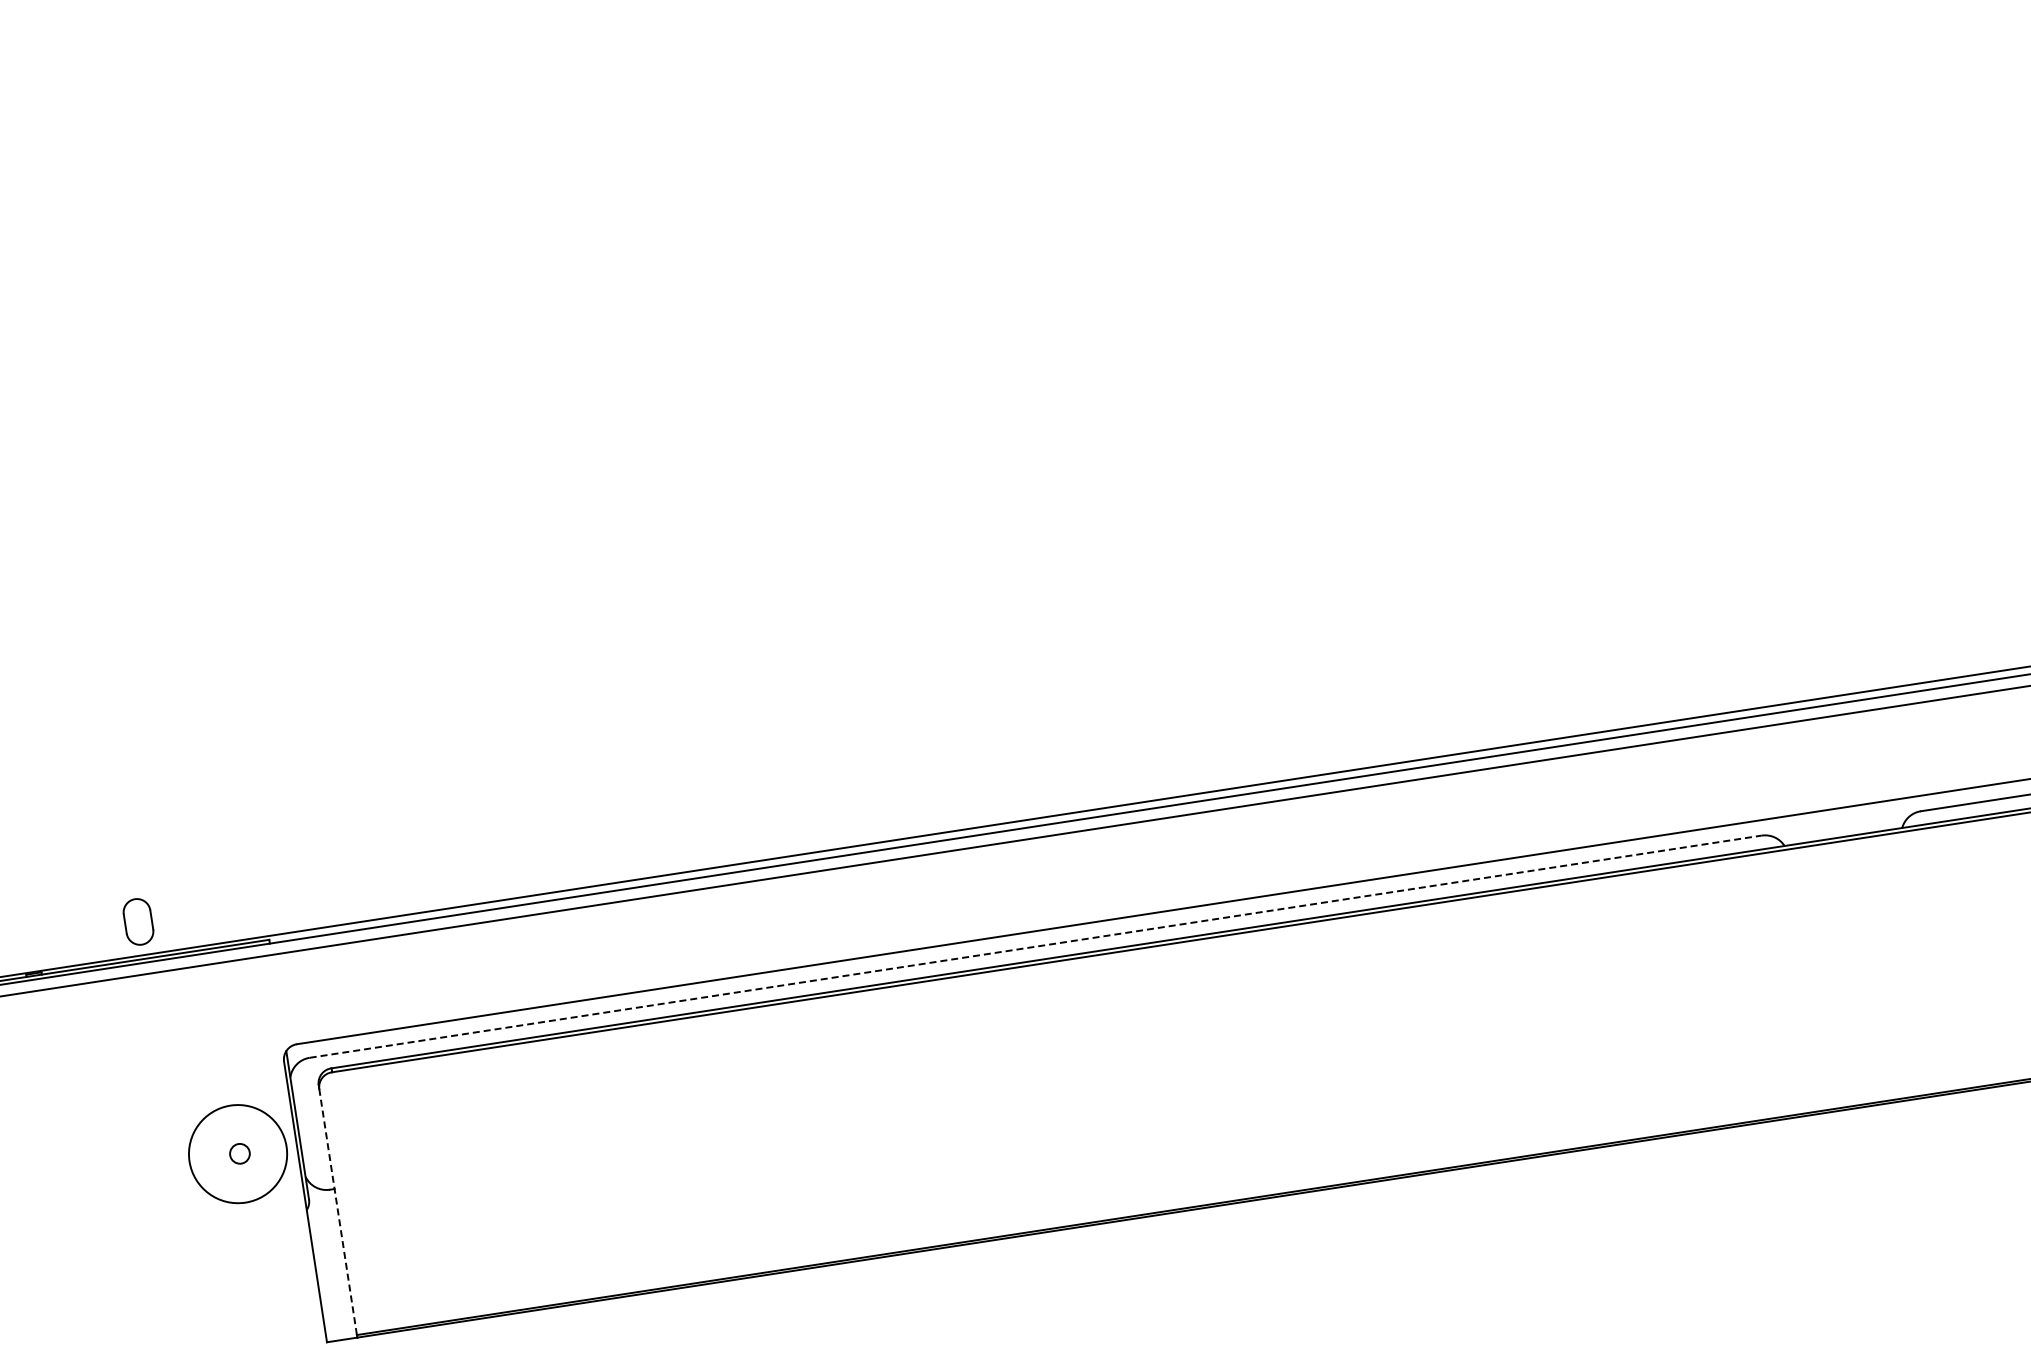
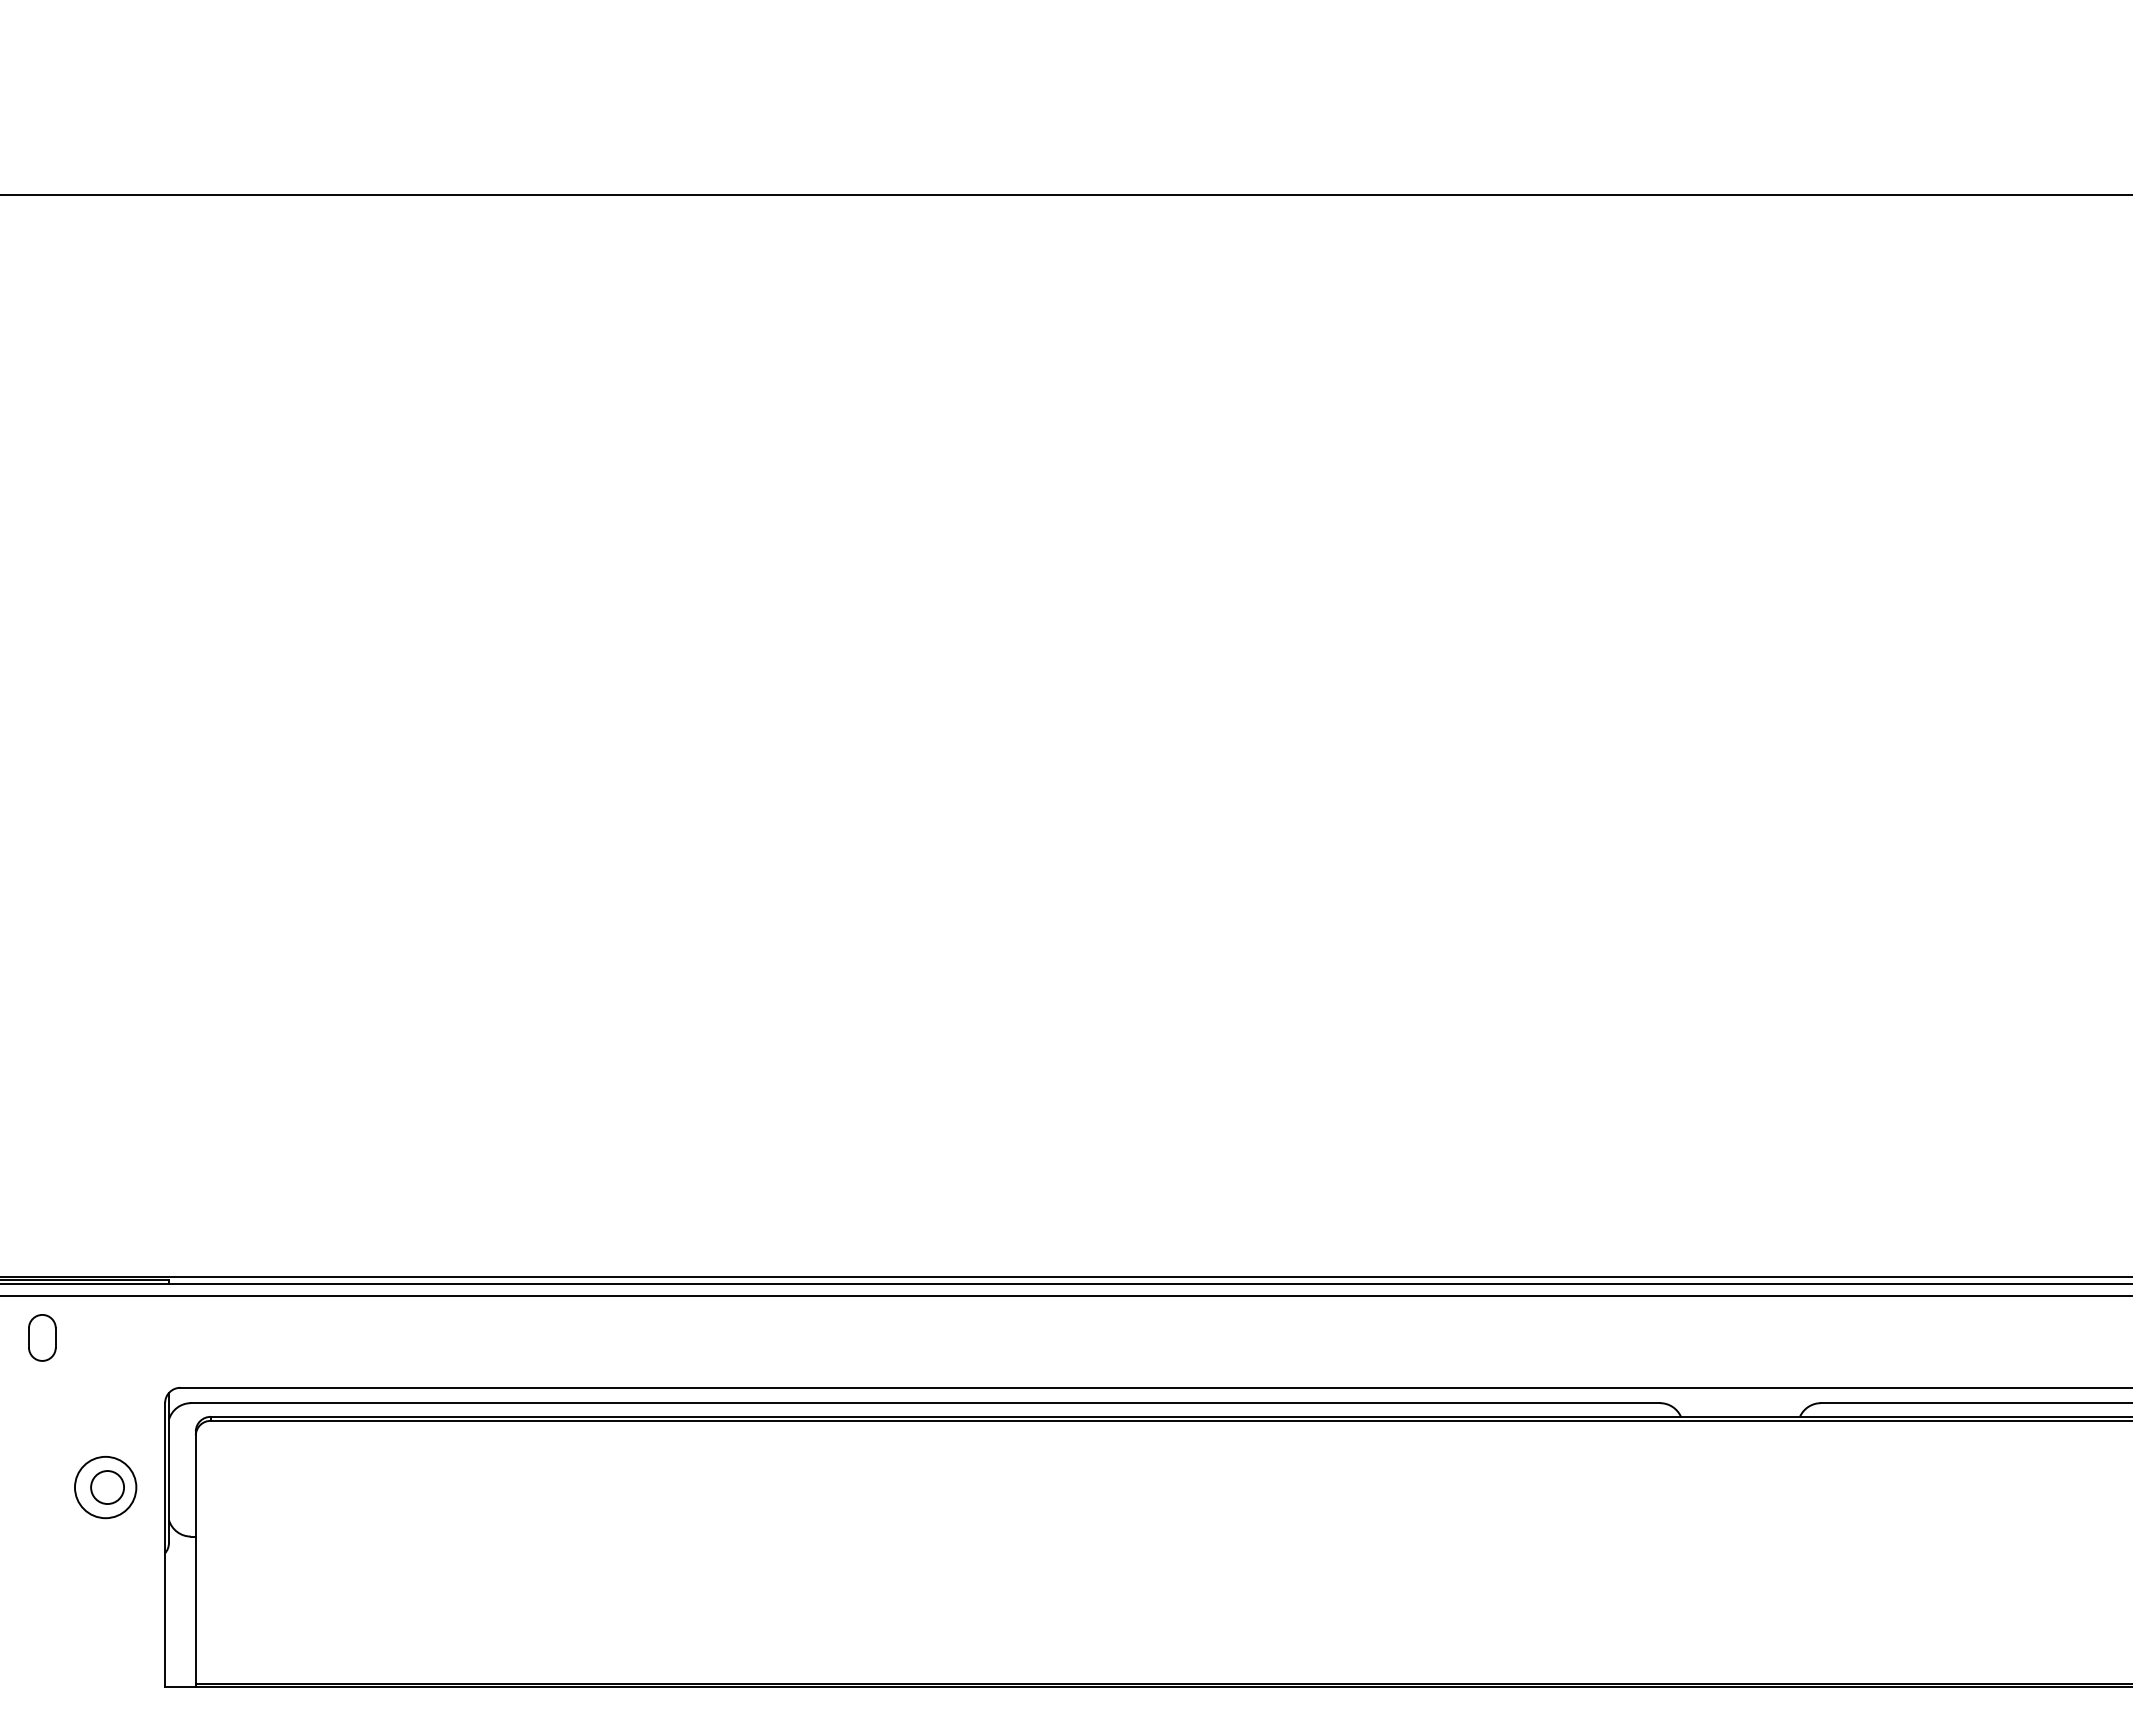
part: (138, 921) -> (42, 1337), moved
line: (1036, 946) -> (926, 1403), dashed -> solid
circle: (239, 1153) -> (107, 1487), size x1.67
circle: (237, 1154) -> (105, 1487), size x0.62
line: (337, 1211) -> (195, 1559), dashed -> solid

